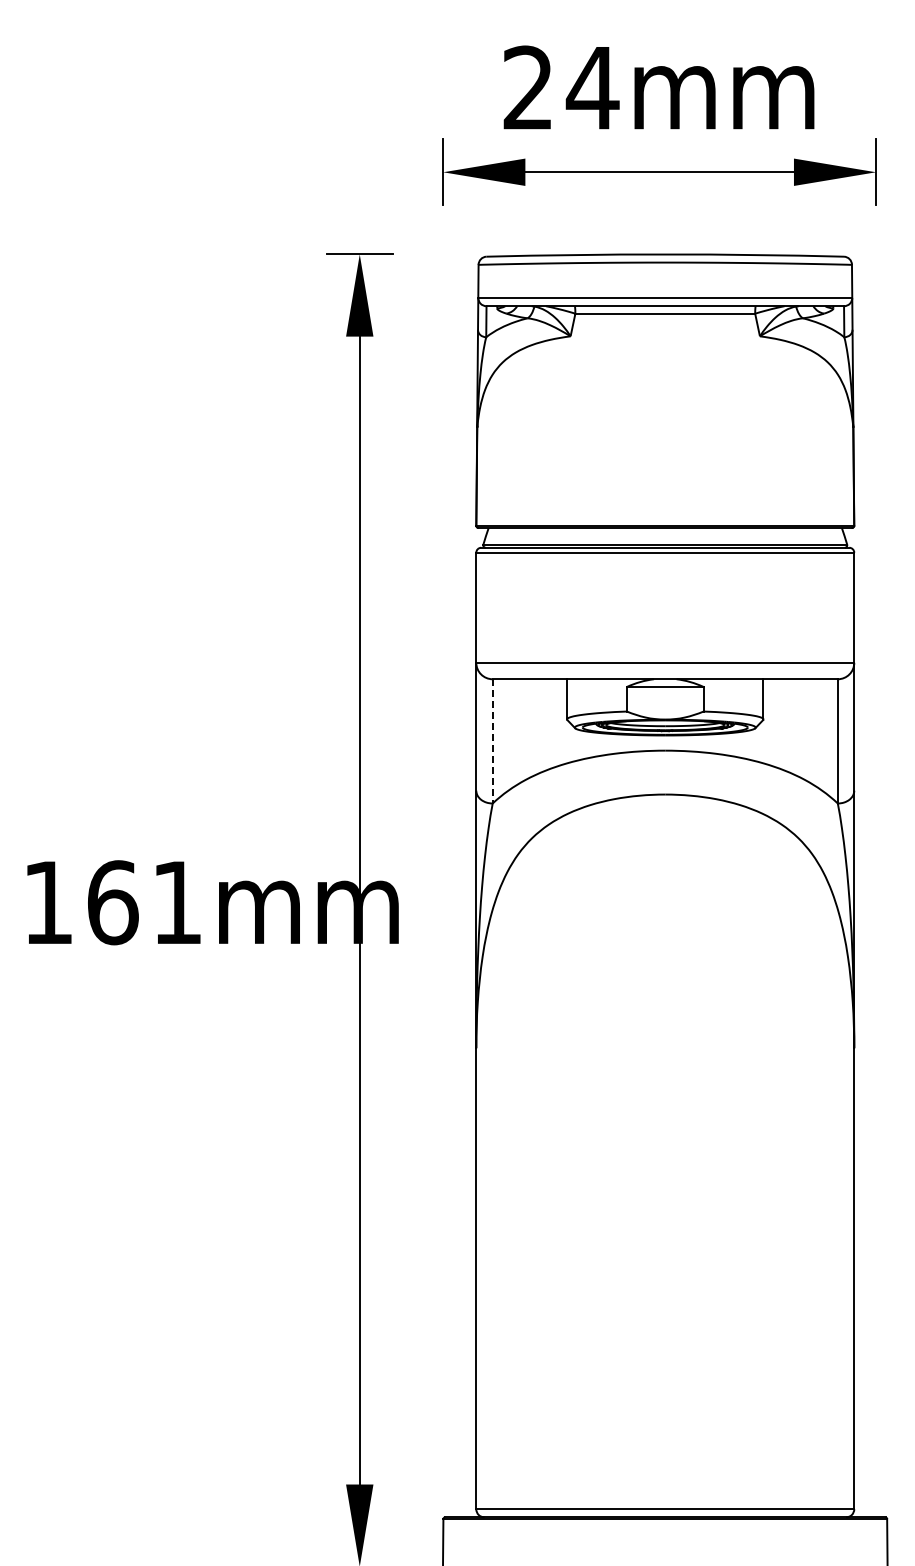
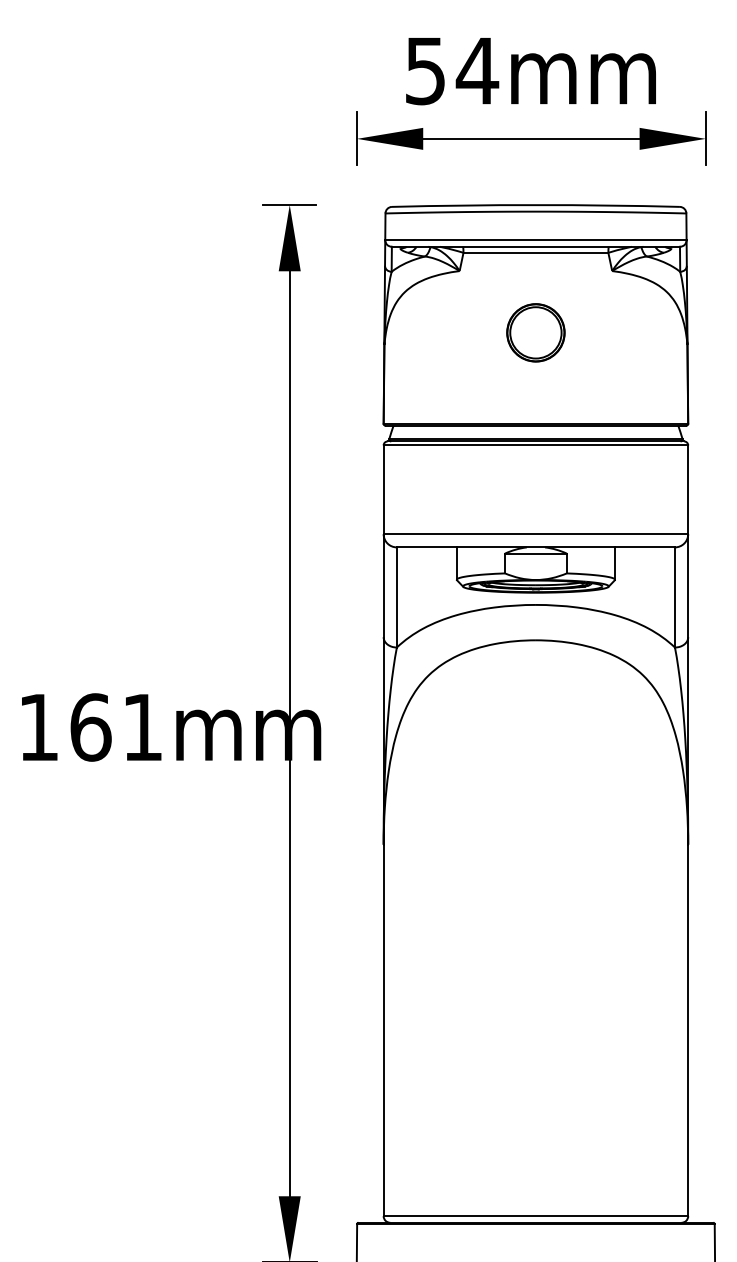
text: (527, 87) -> (424, 70), 24mm -> 54mm
part: (664, 412) -> (535, 332), added
line: (492, 741) -> (396, 597), dashed -> solid

